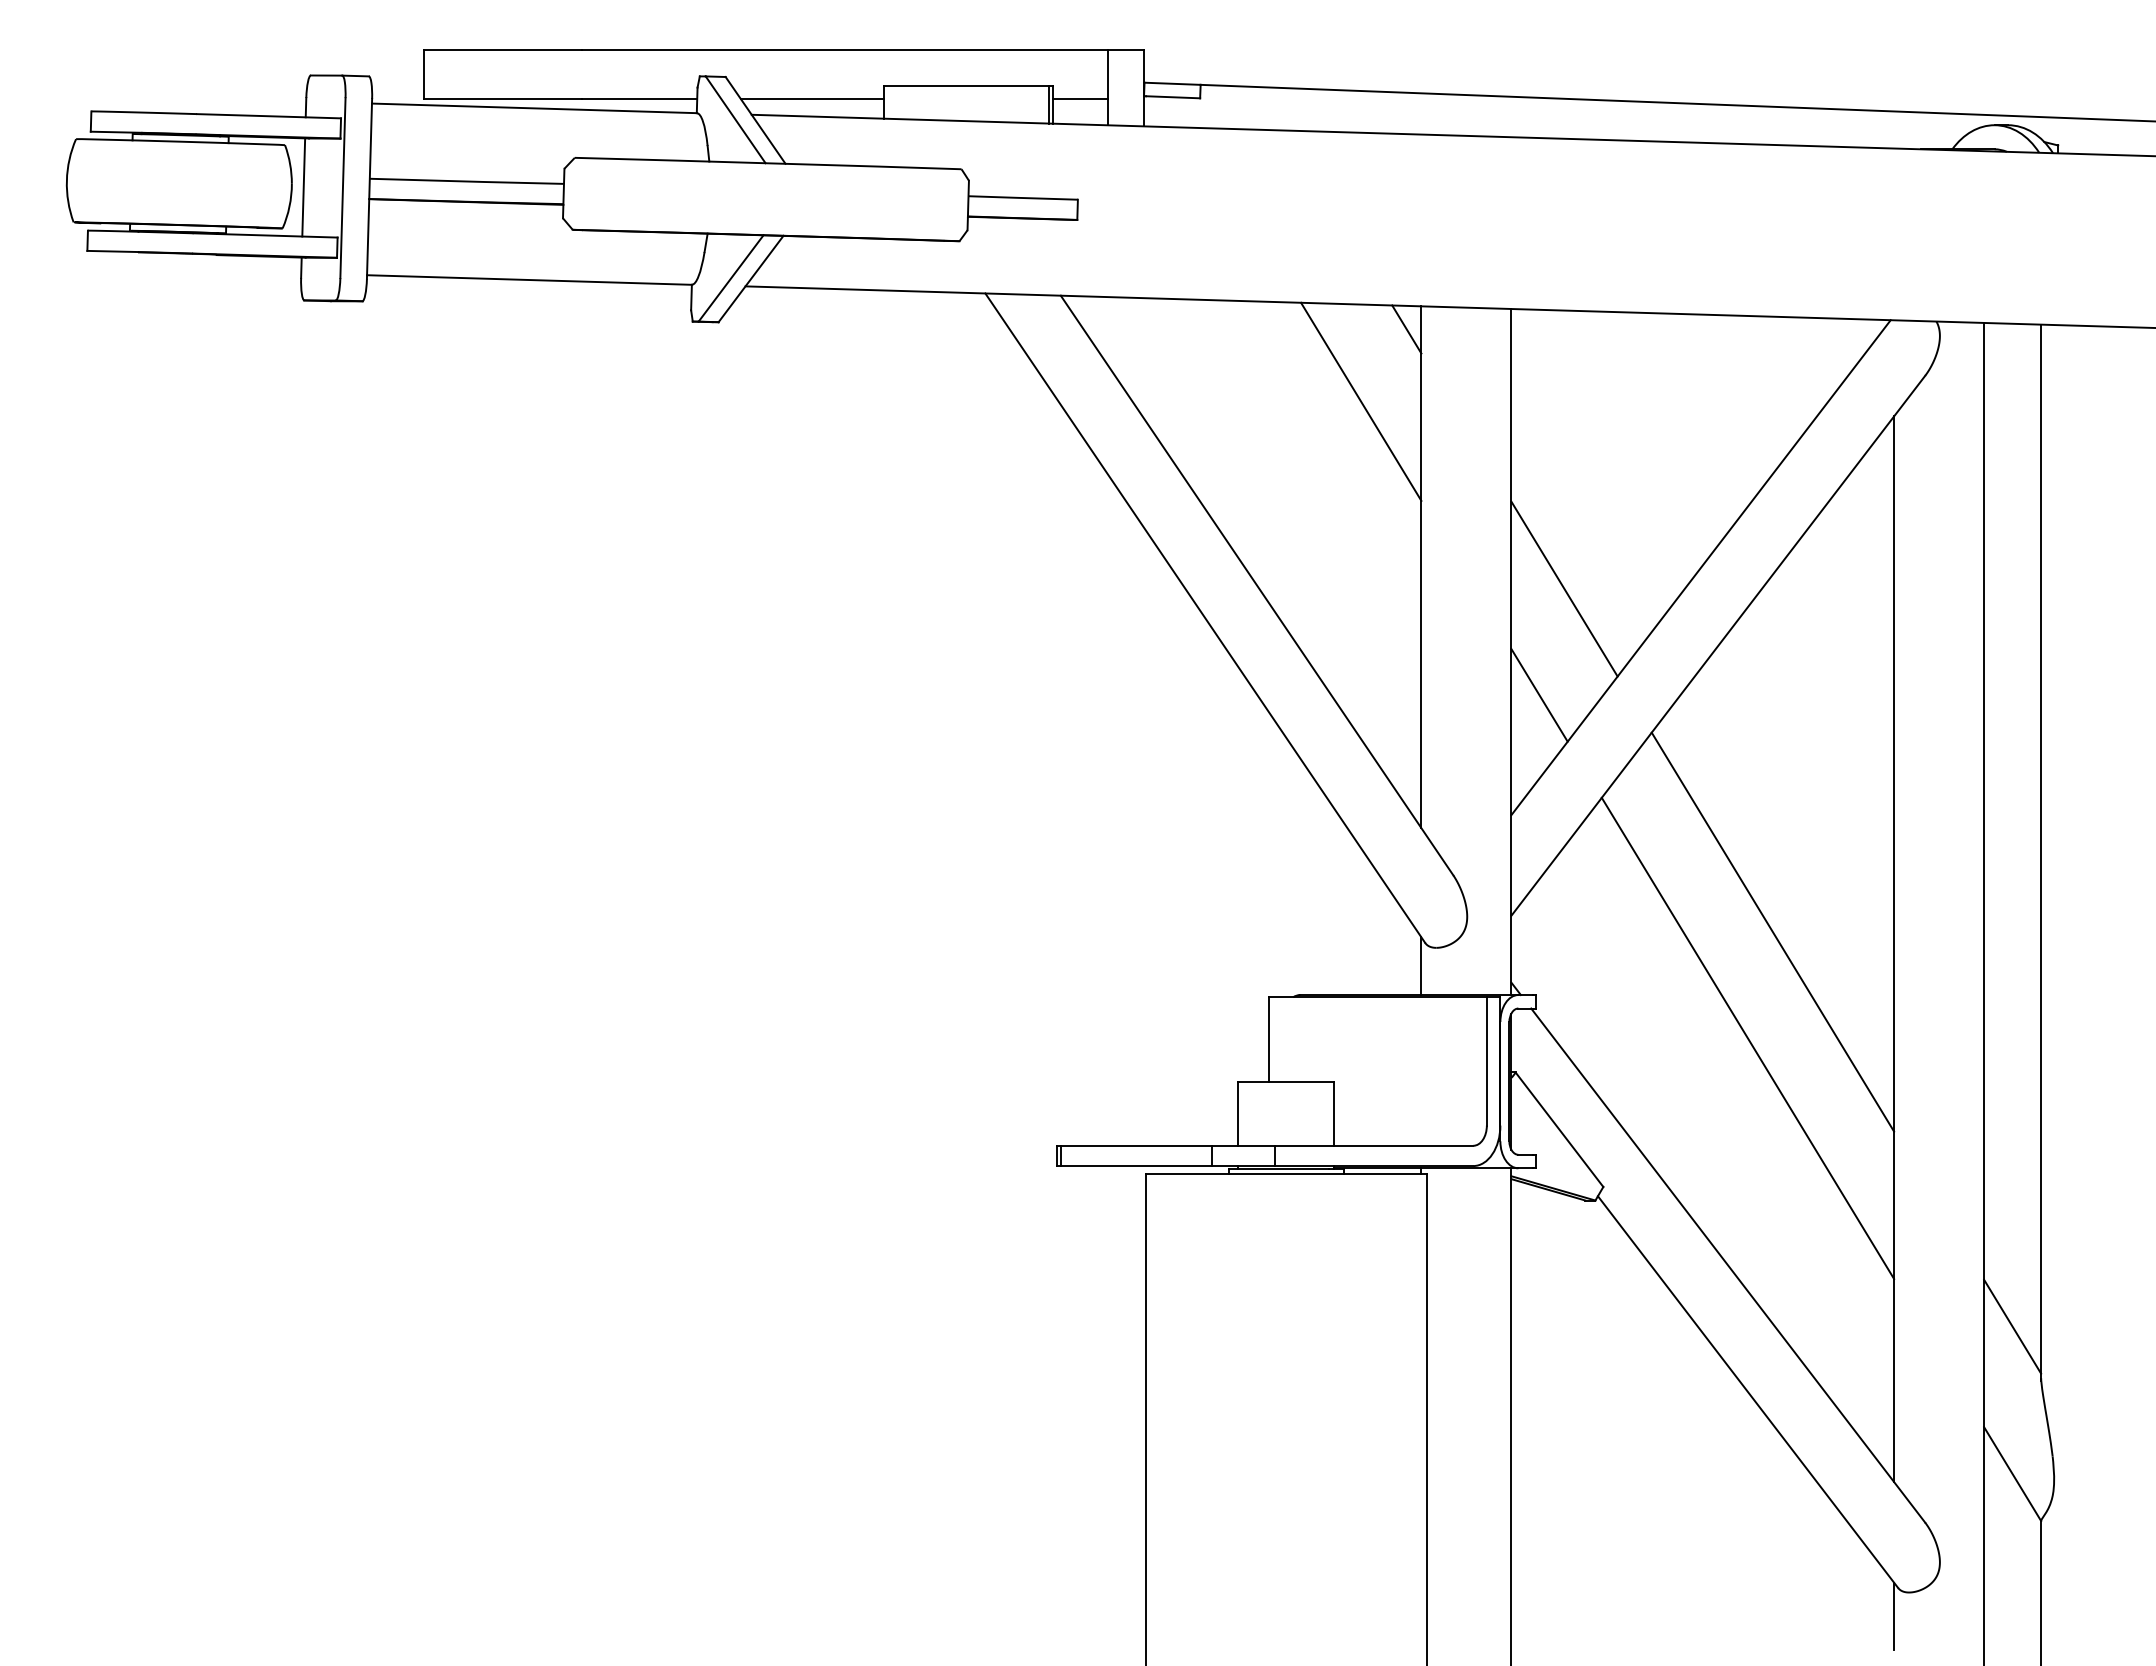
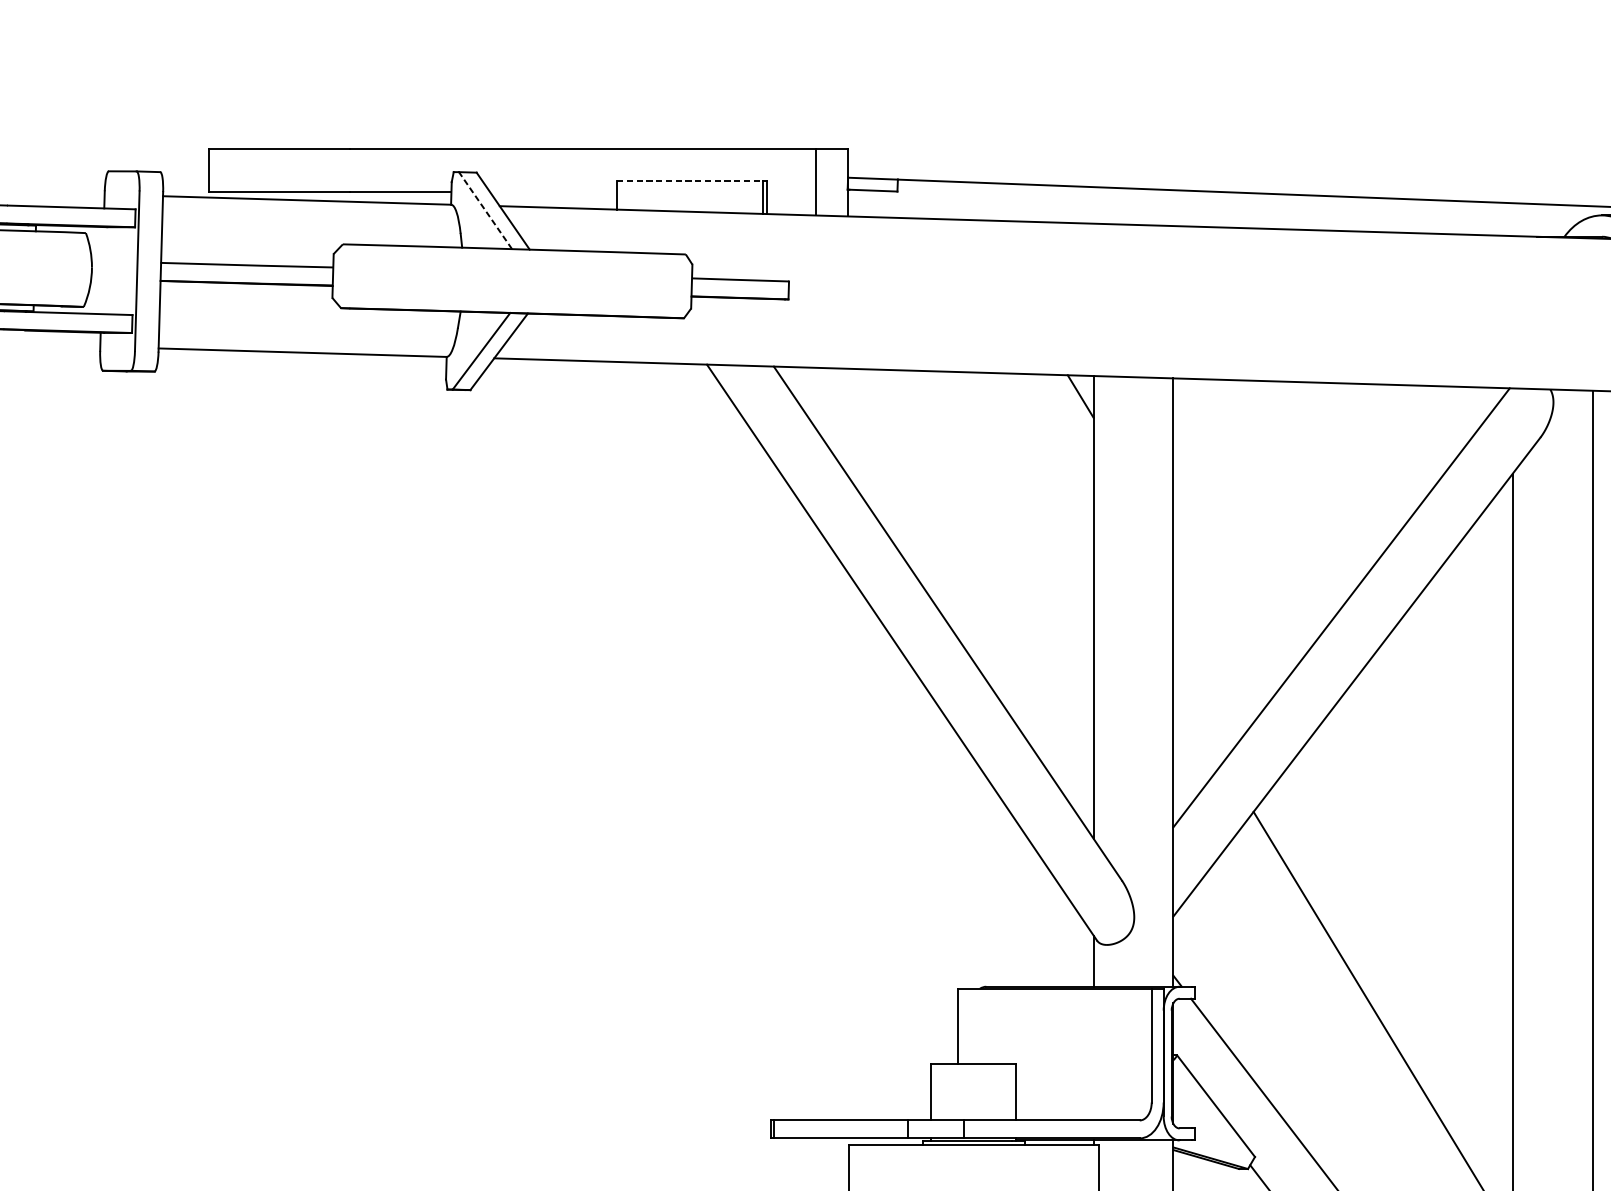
line: (966, 85) -> (690, 180), solid -> dashed
line: (812, 99) -> (553, 192), removed
line: (1080, 99) -> (791, 192), removed
line: (735, 119) -> (485, 210), solid -> dashed
line: (303, 187) -> (102, 270), removed
line: (1361, 401) -> (1040, 460), removed
line: (1564, 588) -> (1220, 626), removed
line: (1539, 695) -> (1198, 721), removed
line: (1772, 931) -> (1405, 930), removed

